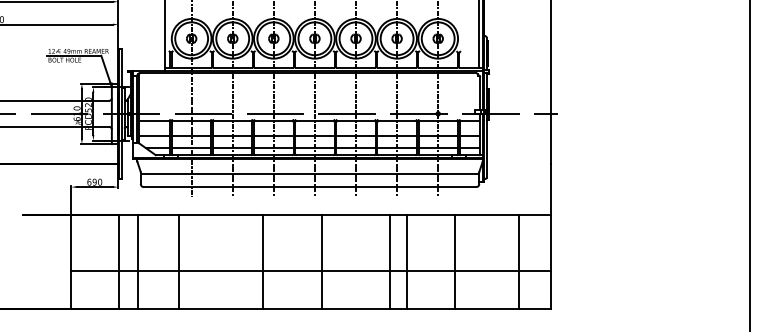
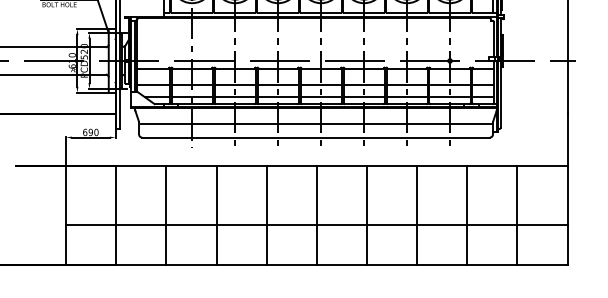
line: (138, 261) -> (166, 215), moved
line: (178, 261) -> (216, 215), moved
line: (321, 261) -> (316, 215), moved
line: (389, 261) -> (366, 215), moved
line: (518, 261) -> (517, 215), moved

